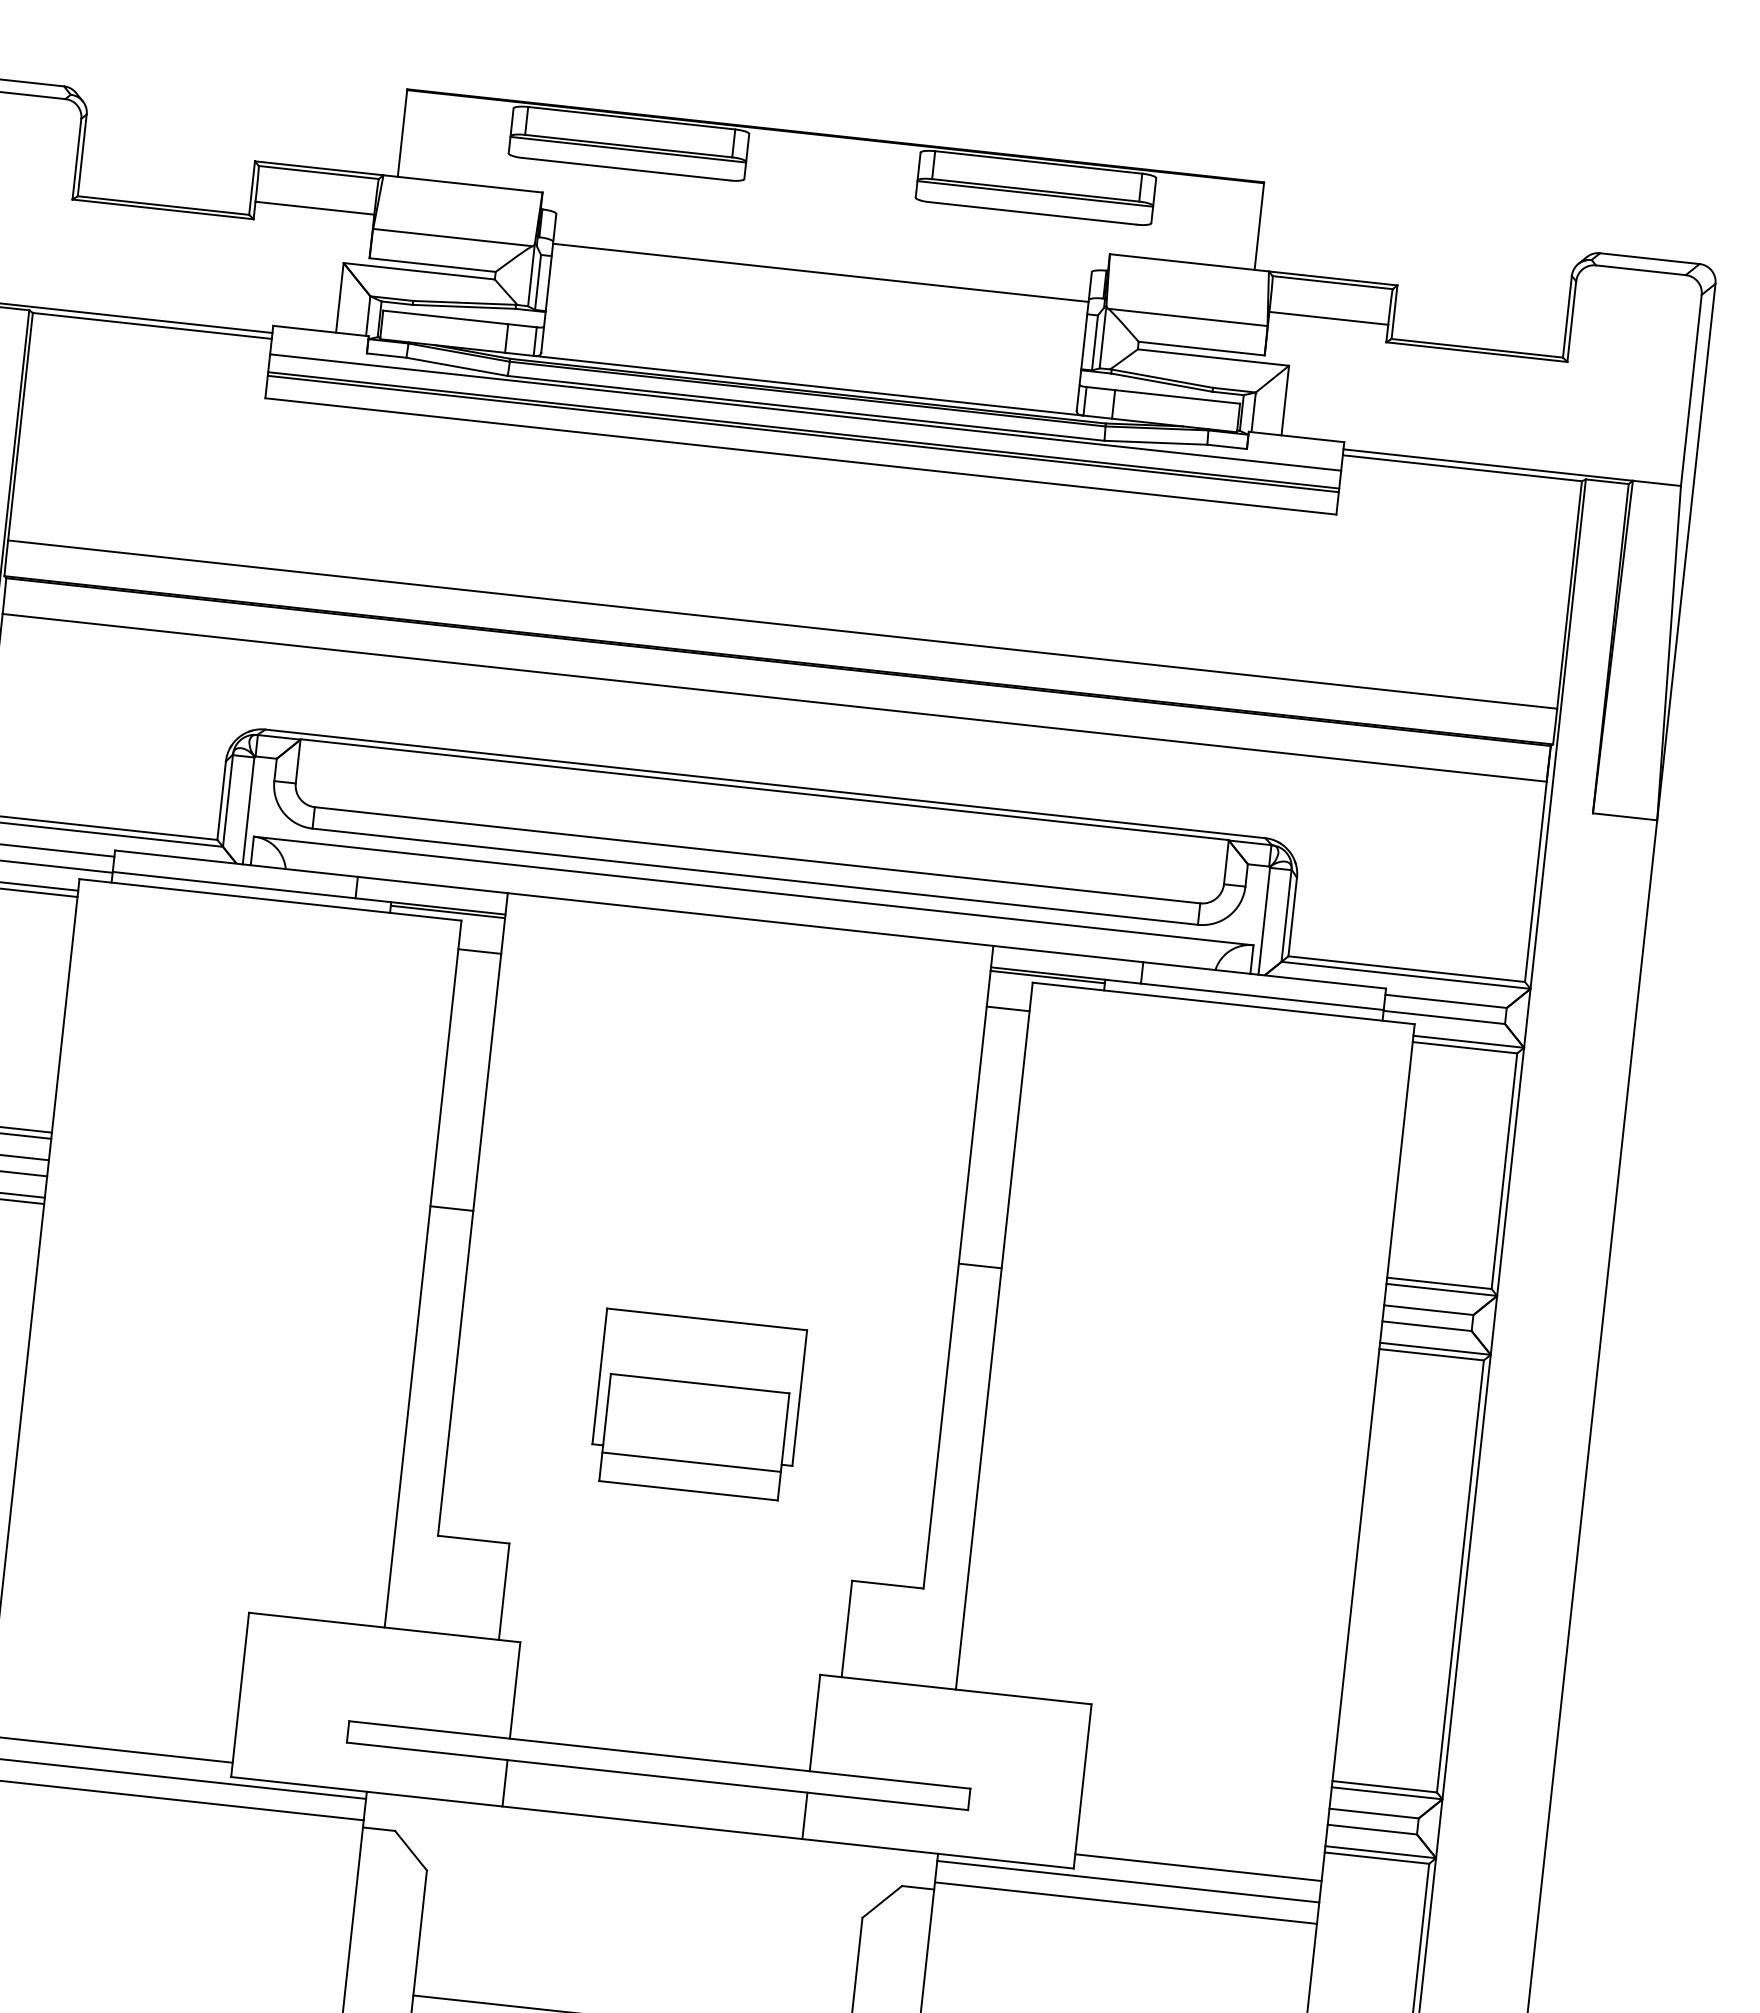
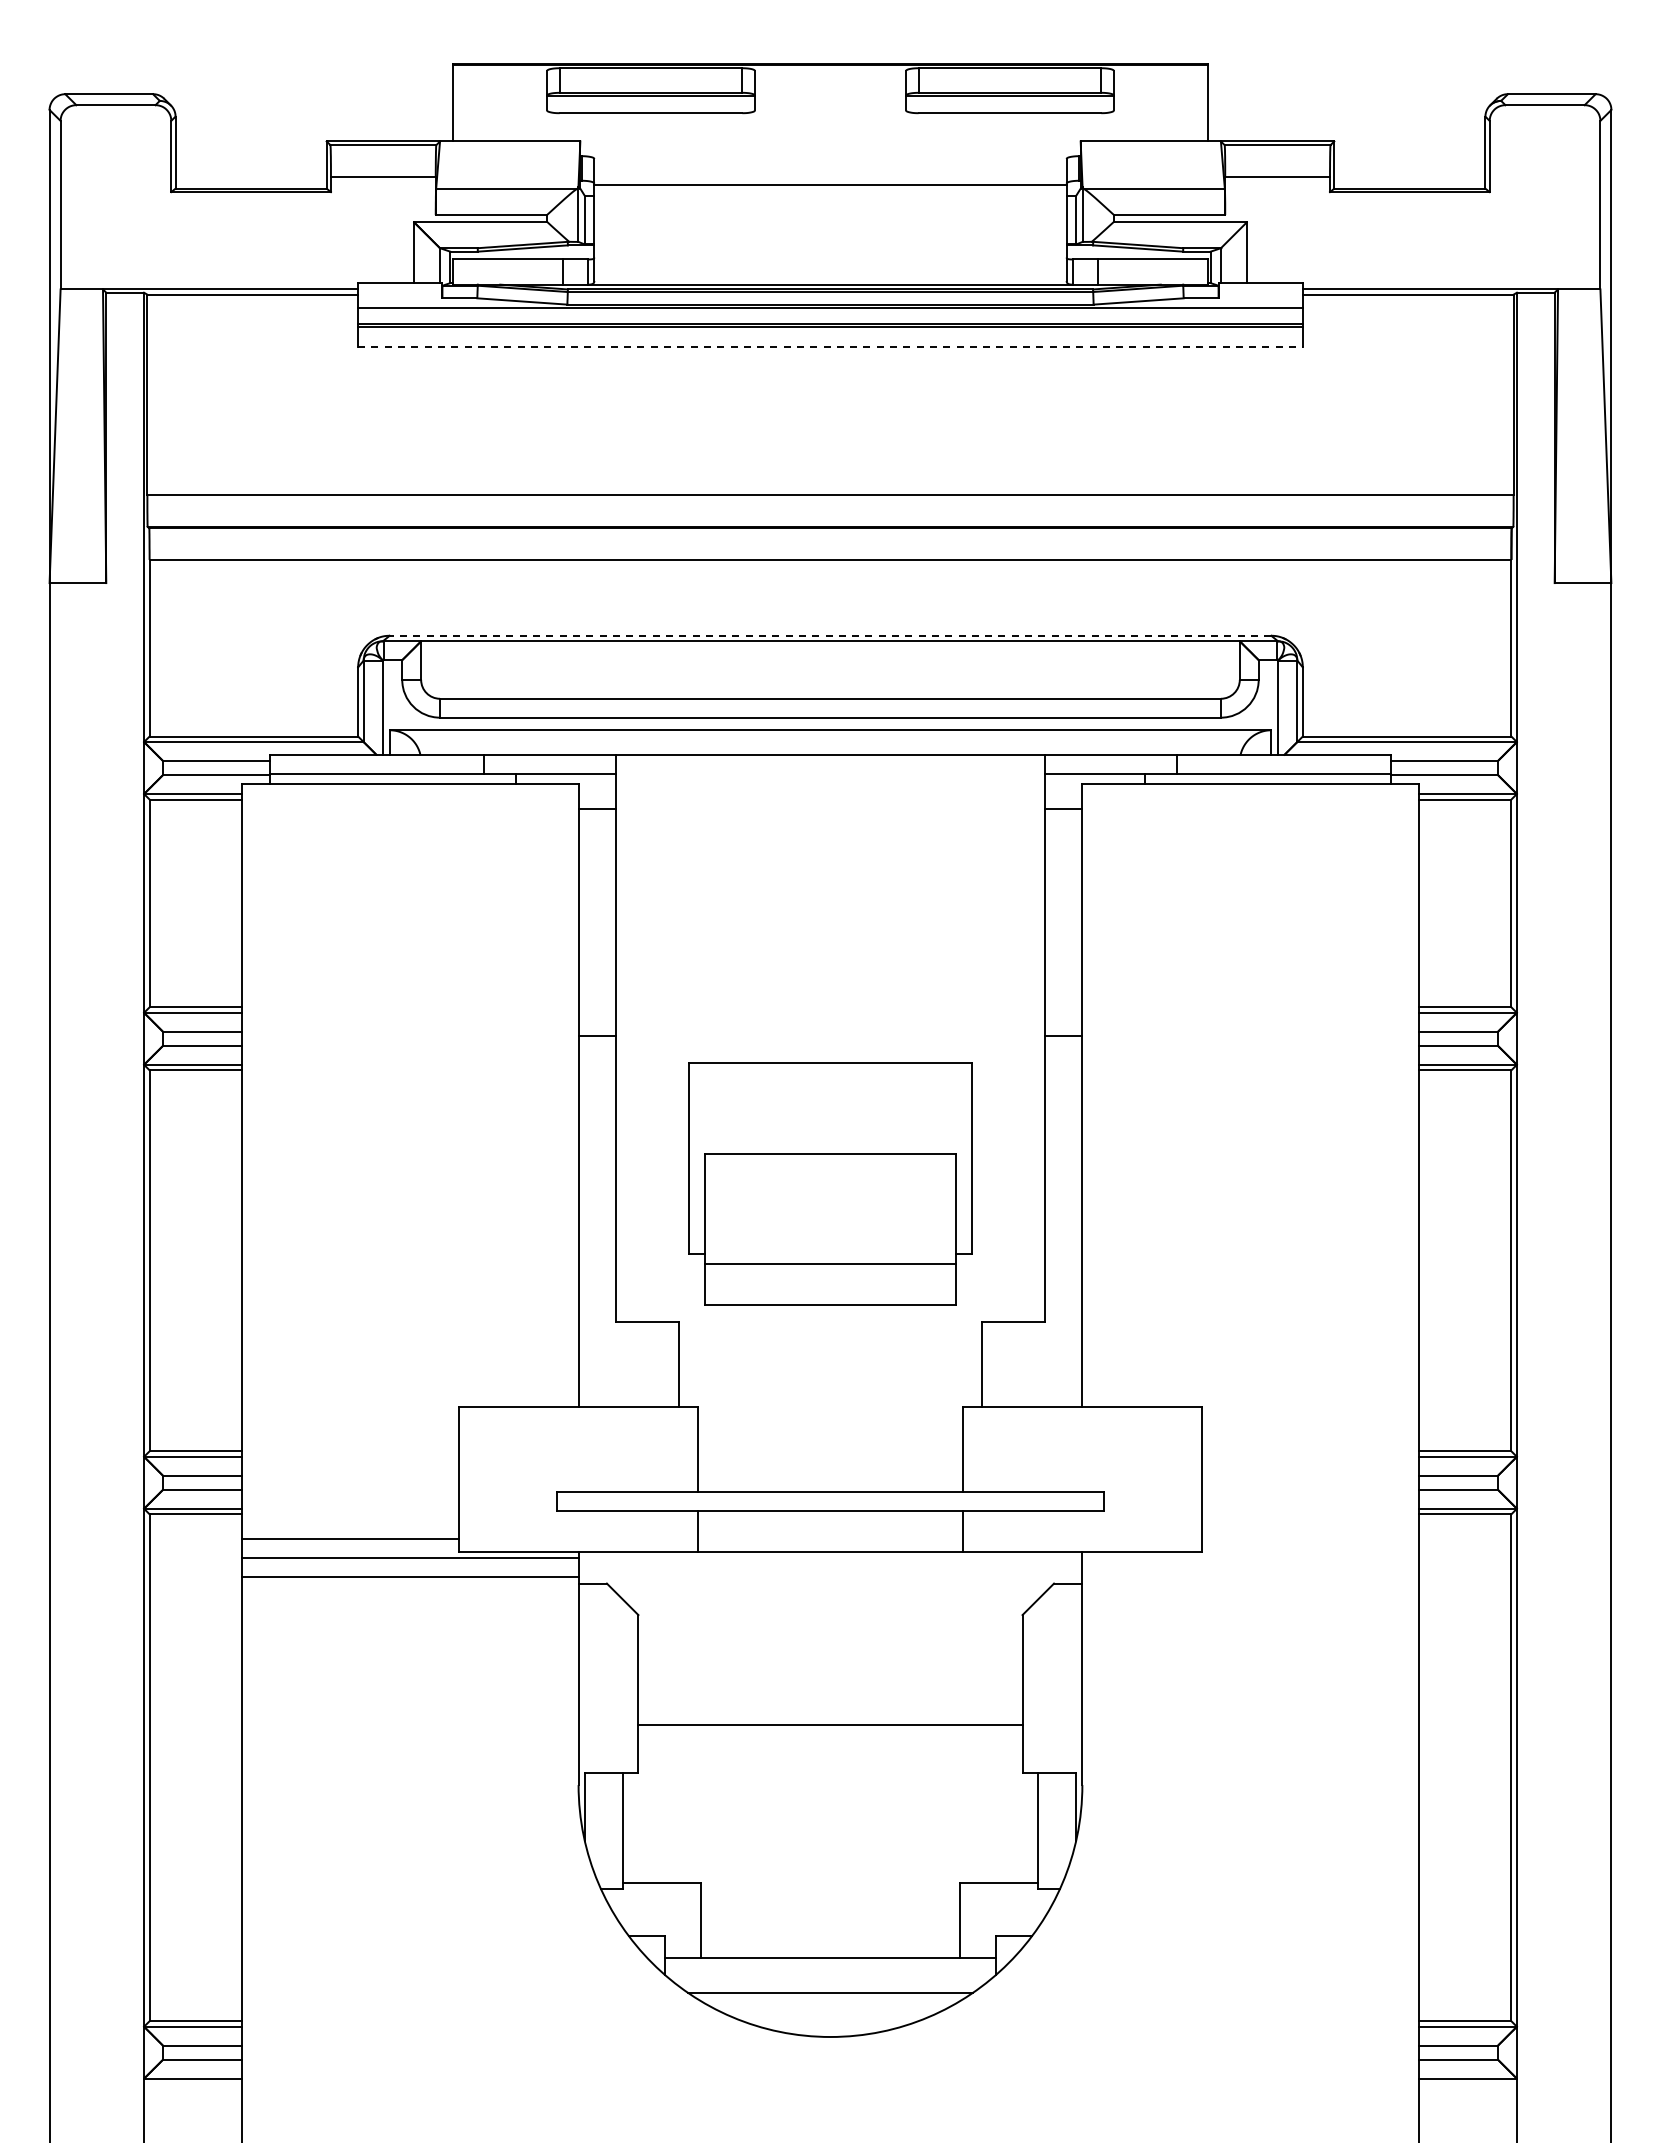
line: (800, 456) -> (830, 347), solid -> dashed
line: (765, 783) -> (830, 635), solid -> dashed
line: (447, 911) -> (565, 777), removed
line: (1047, 977) -> (1094, 777), removed
part: (697, 1404) -> (830, 1183), size x1.6
line: (1198, 1867) -> (1310, 1539), removed
line: (1127, 1881) -> (1250, 1558), removed
line: (1125, 1903) -> (1250, 1577), removed

